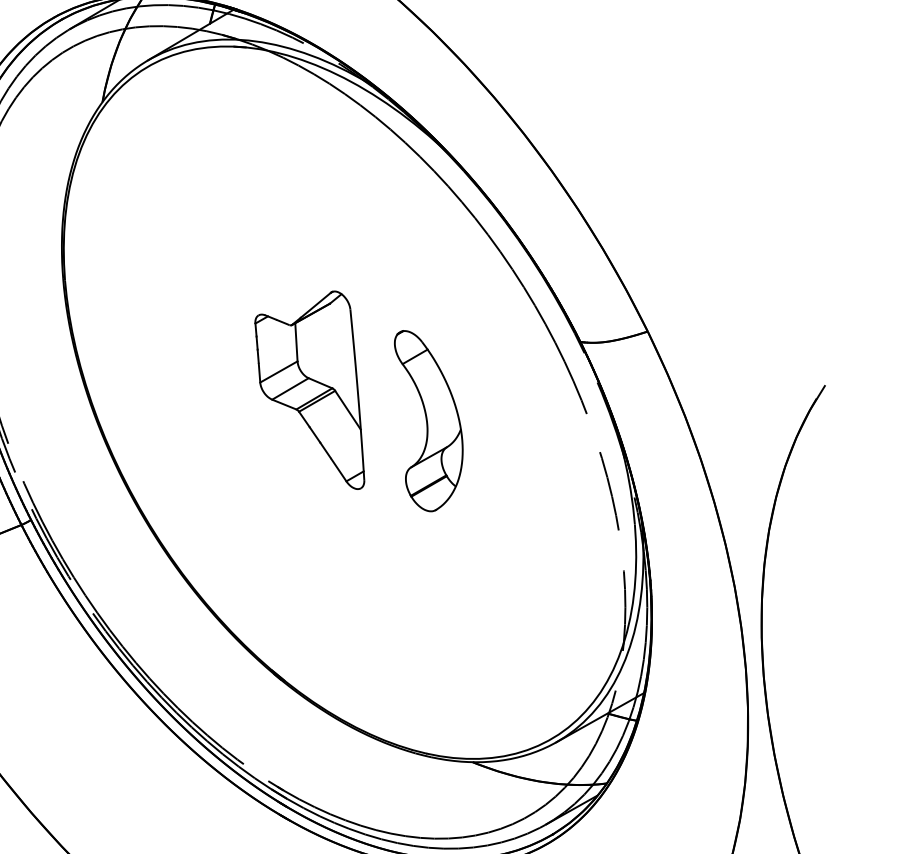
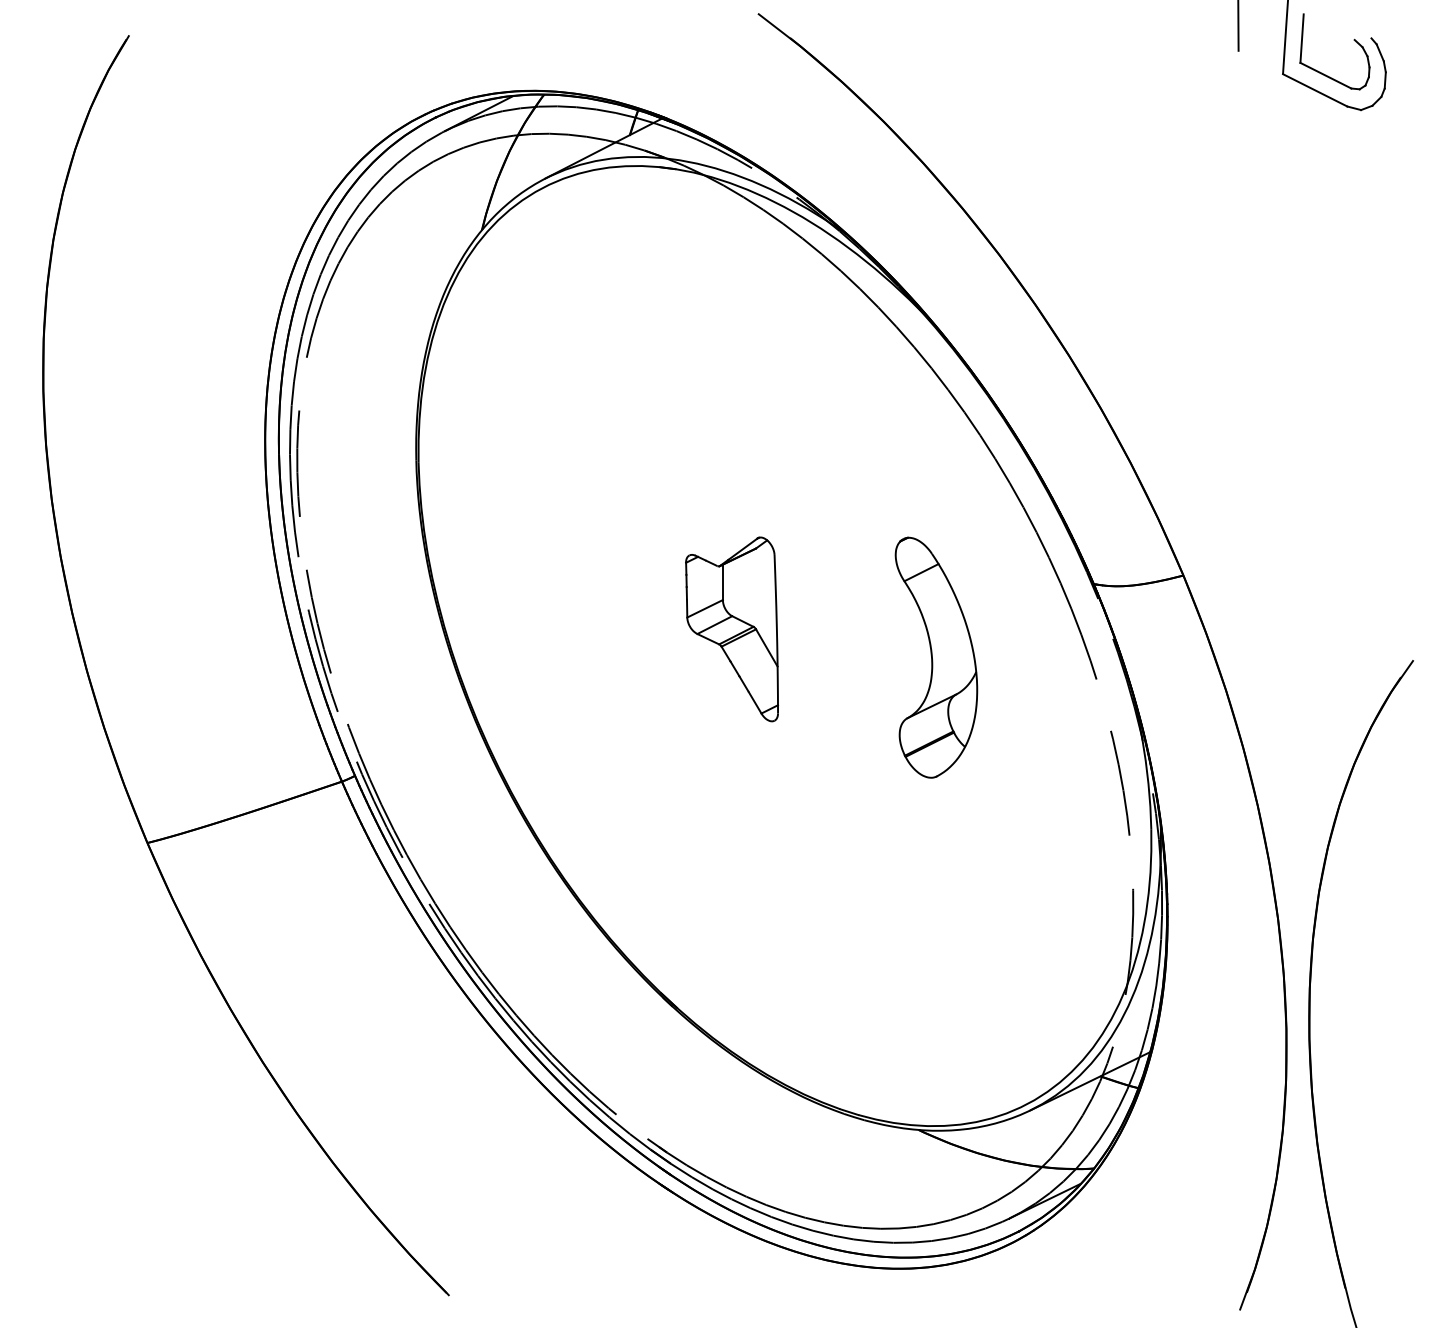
part: (308, 392) -> (731, 629), size x0.7
part: (430, 420) -> (936, 657), moved

